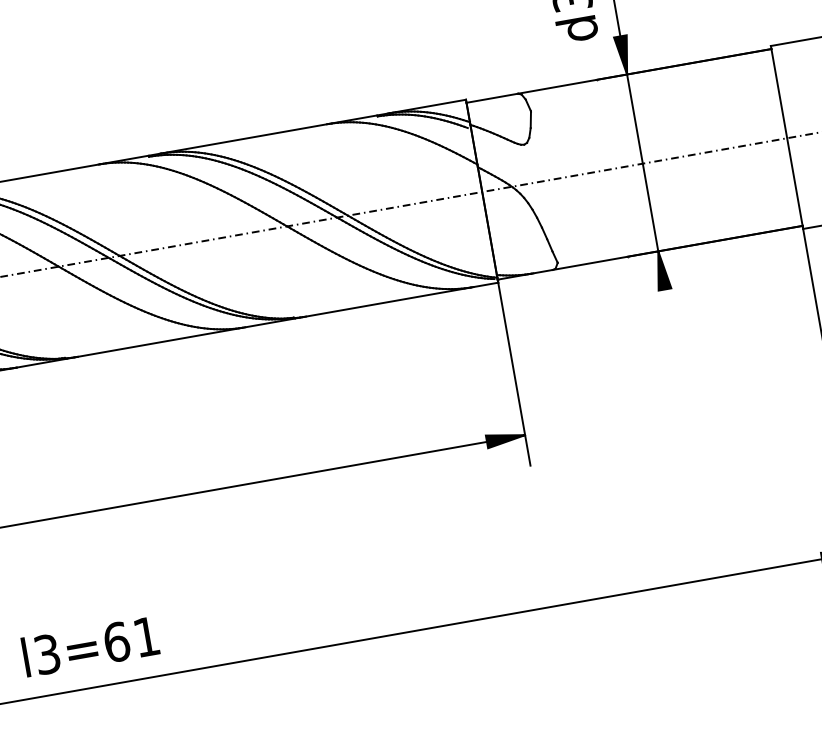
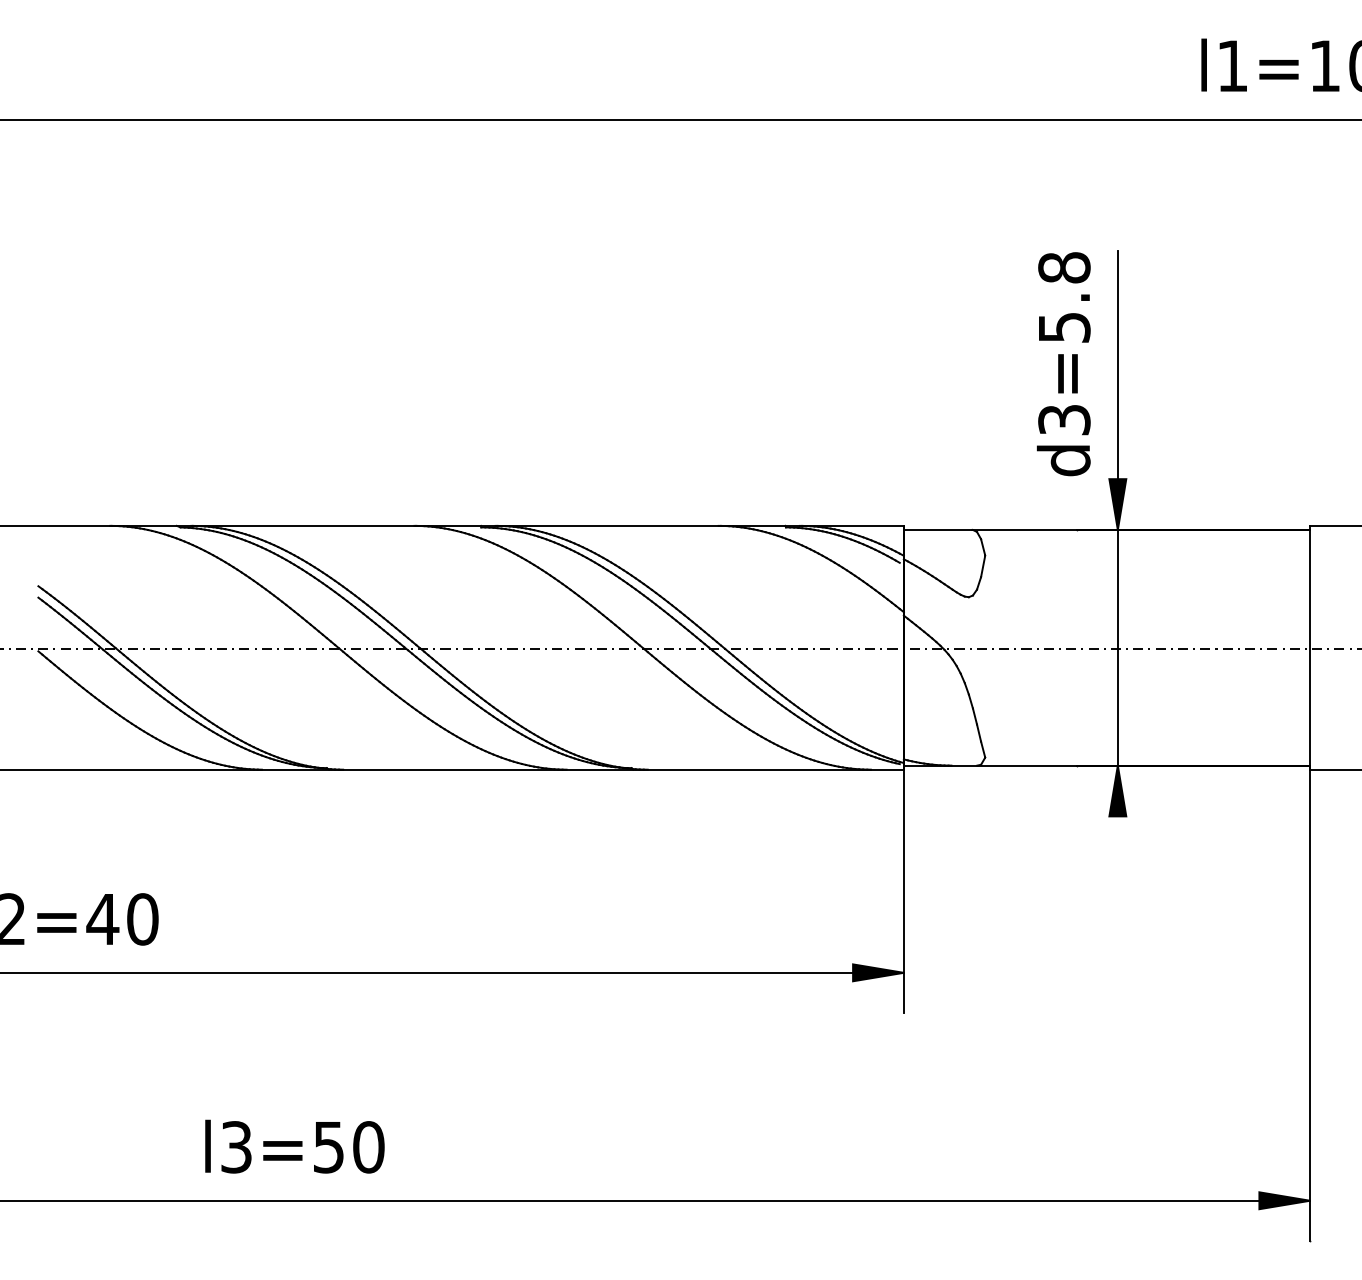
text: (131, 639) -> (348, 1147), l3=61 -> l3=50

